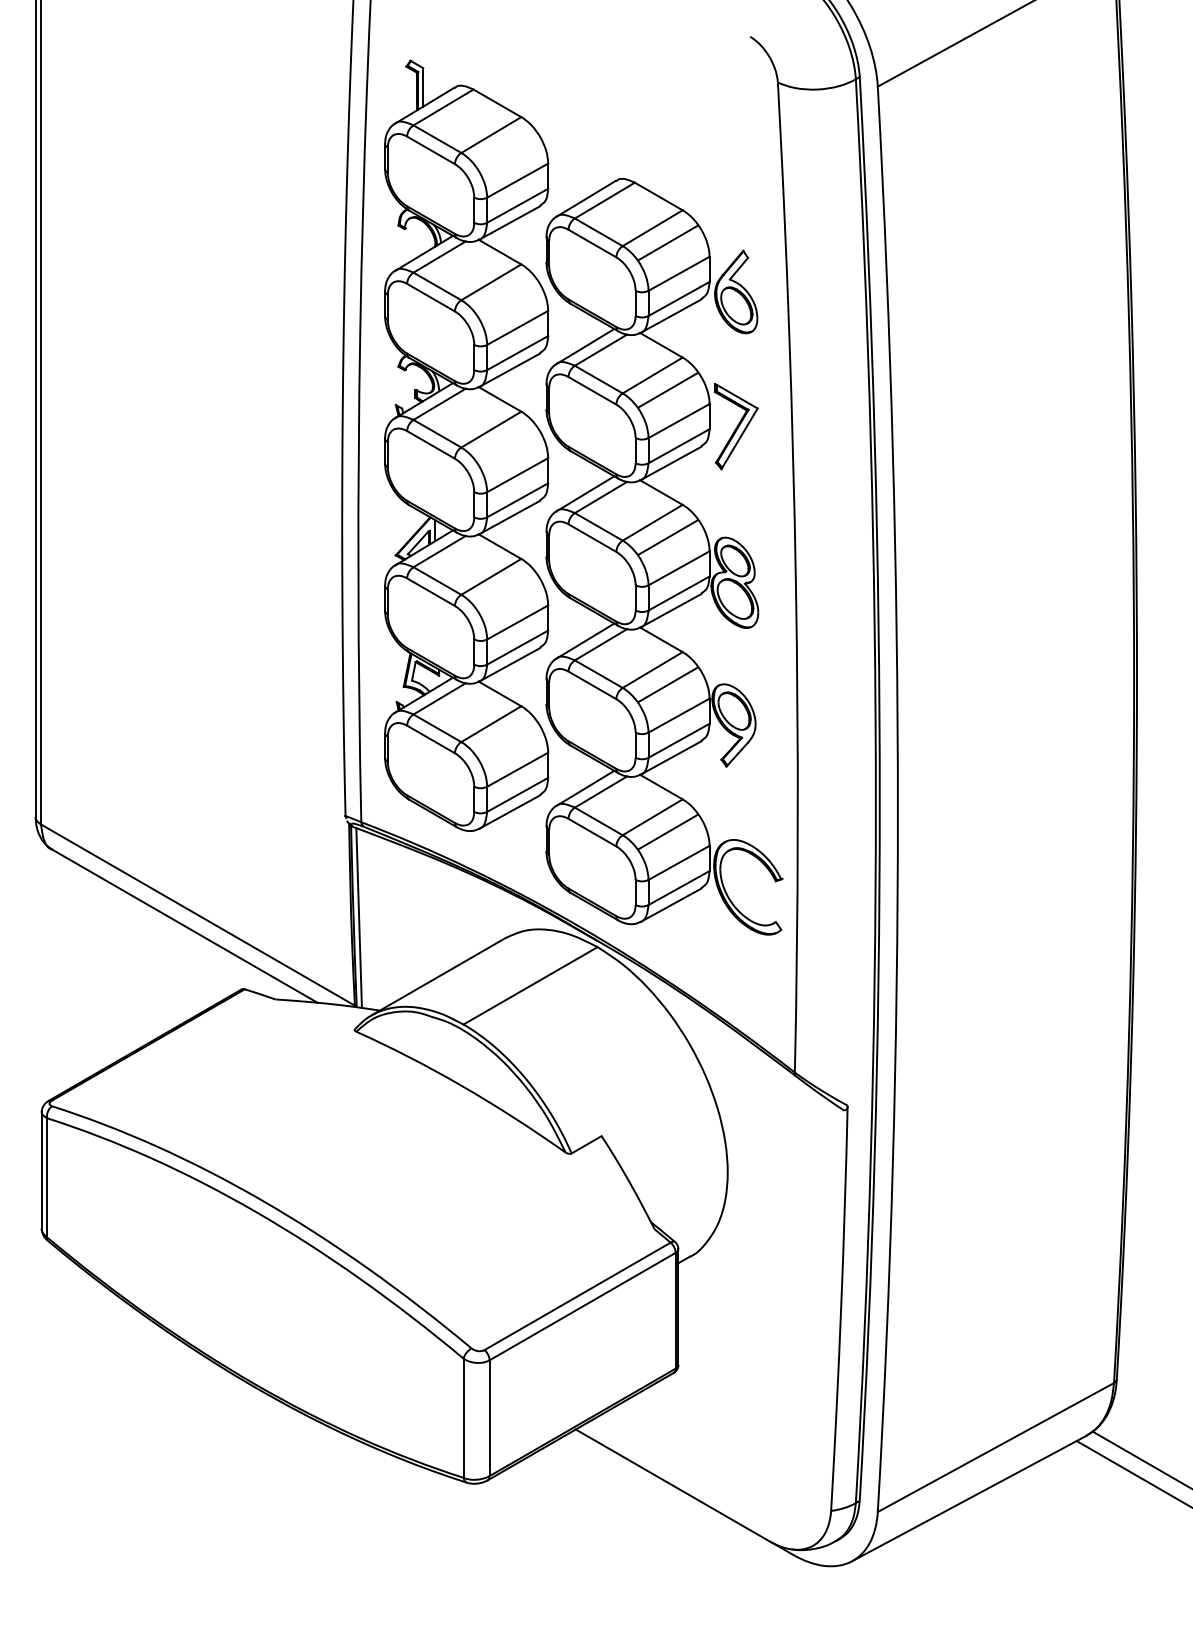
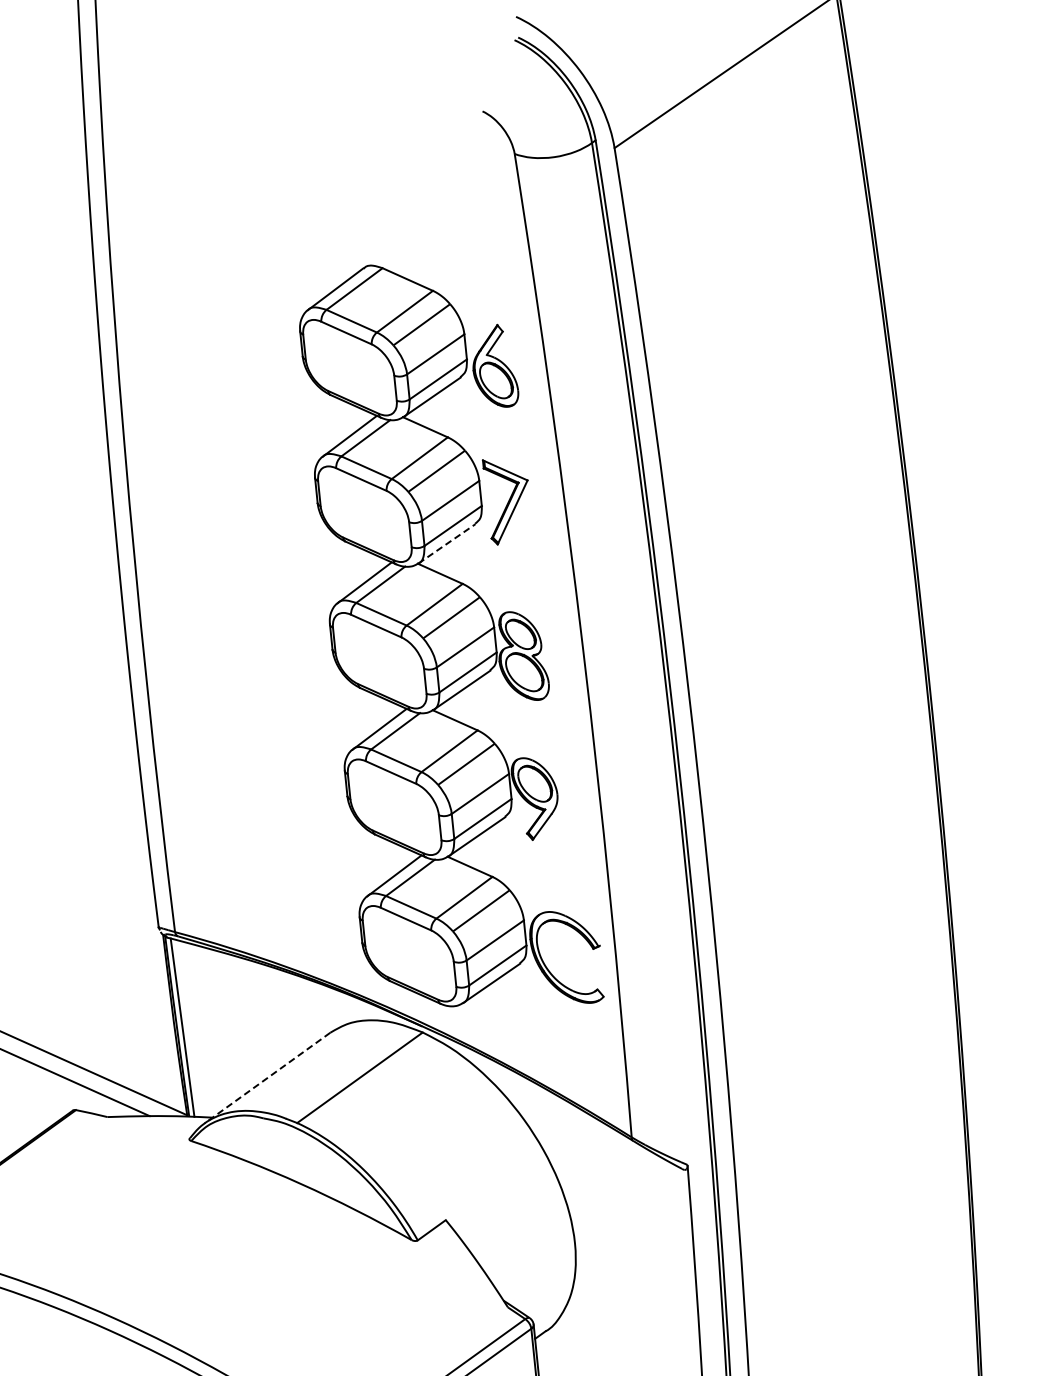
part: (466, 445) -> (241, 546), removed
line: (671, 463) -> (447, 543), solid -> dashed
line: (438, 976) -> (267, 1077), solid -> dashed

